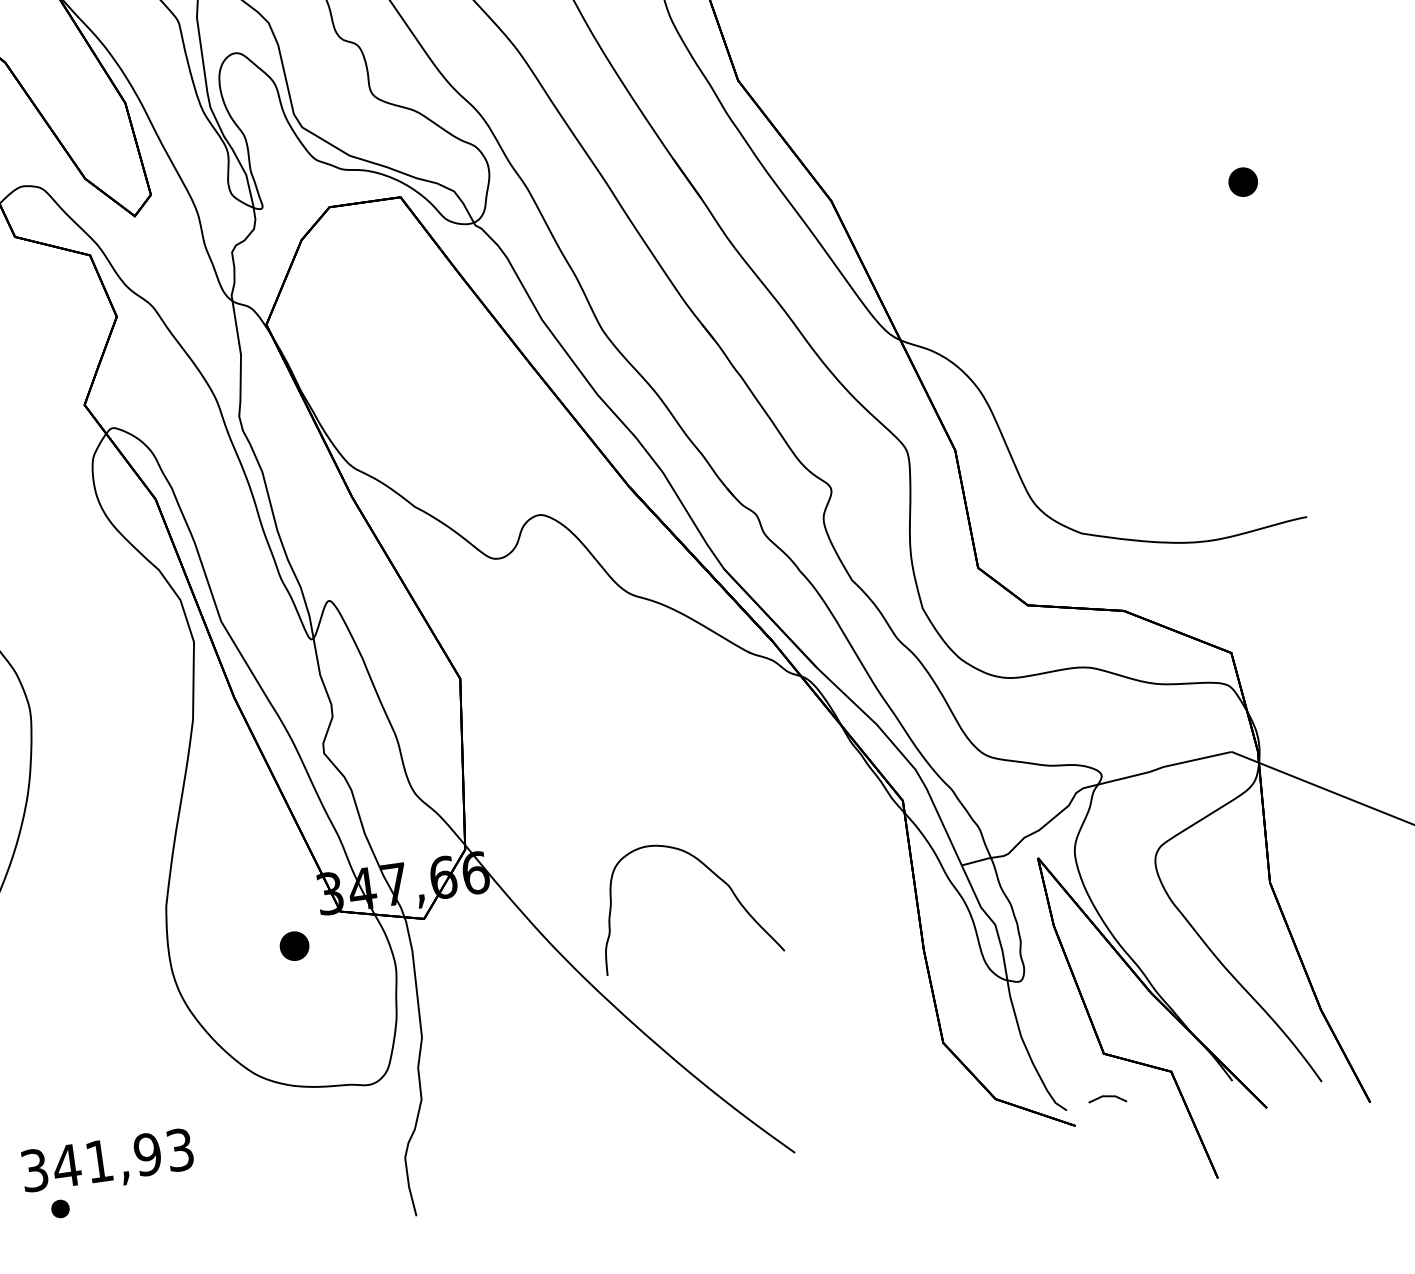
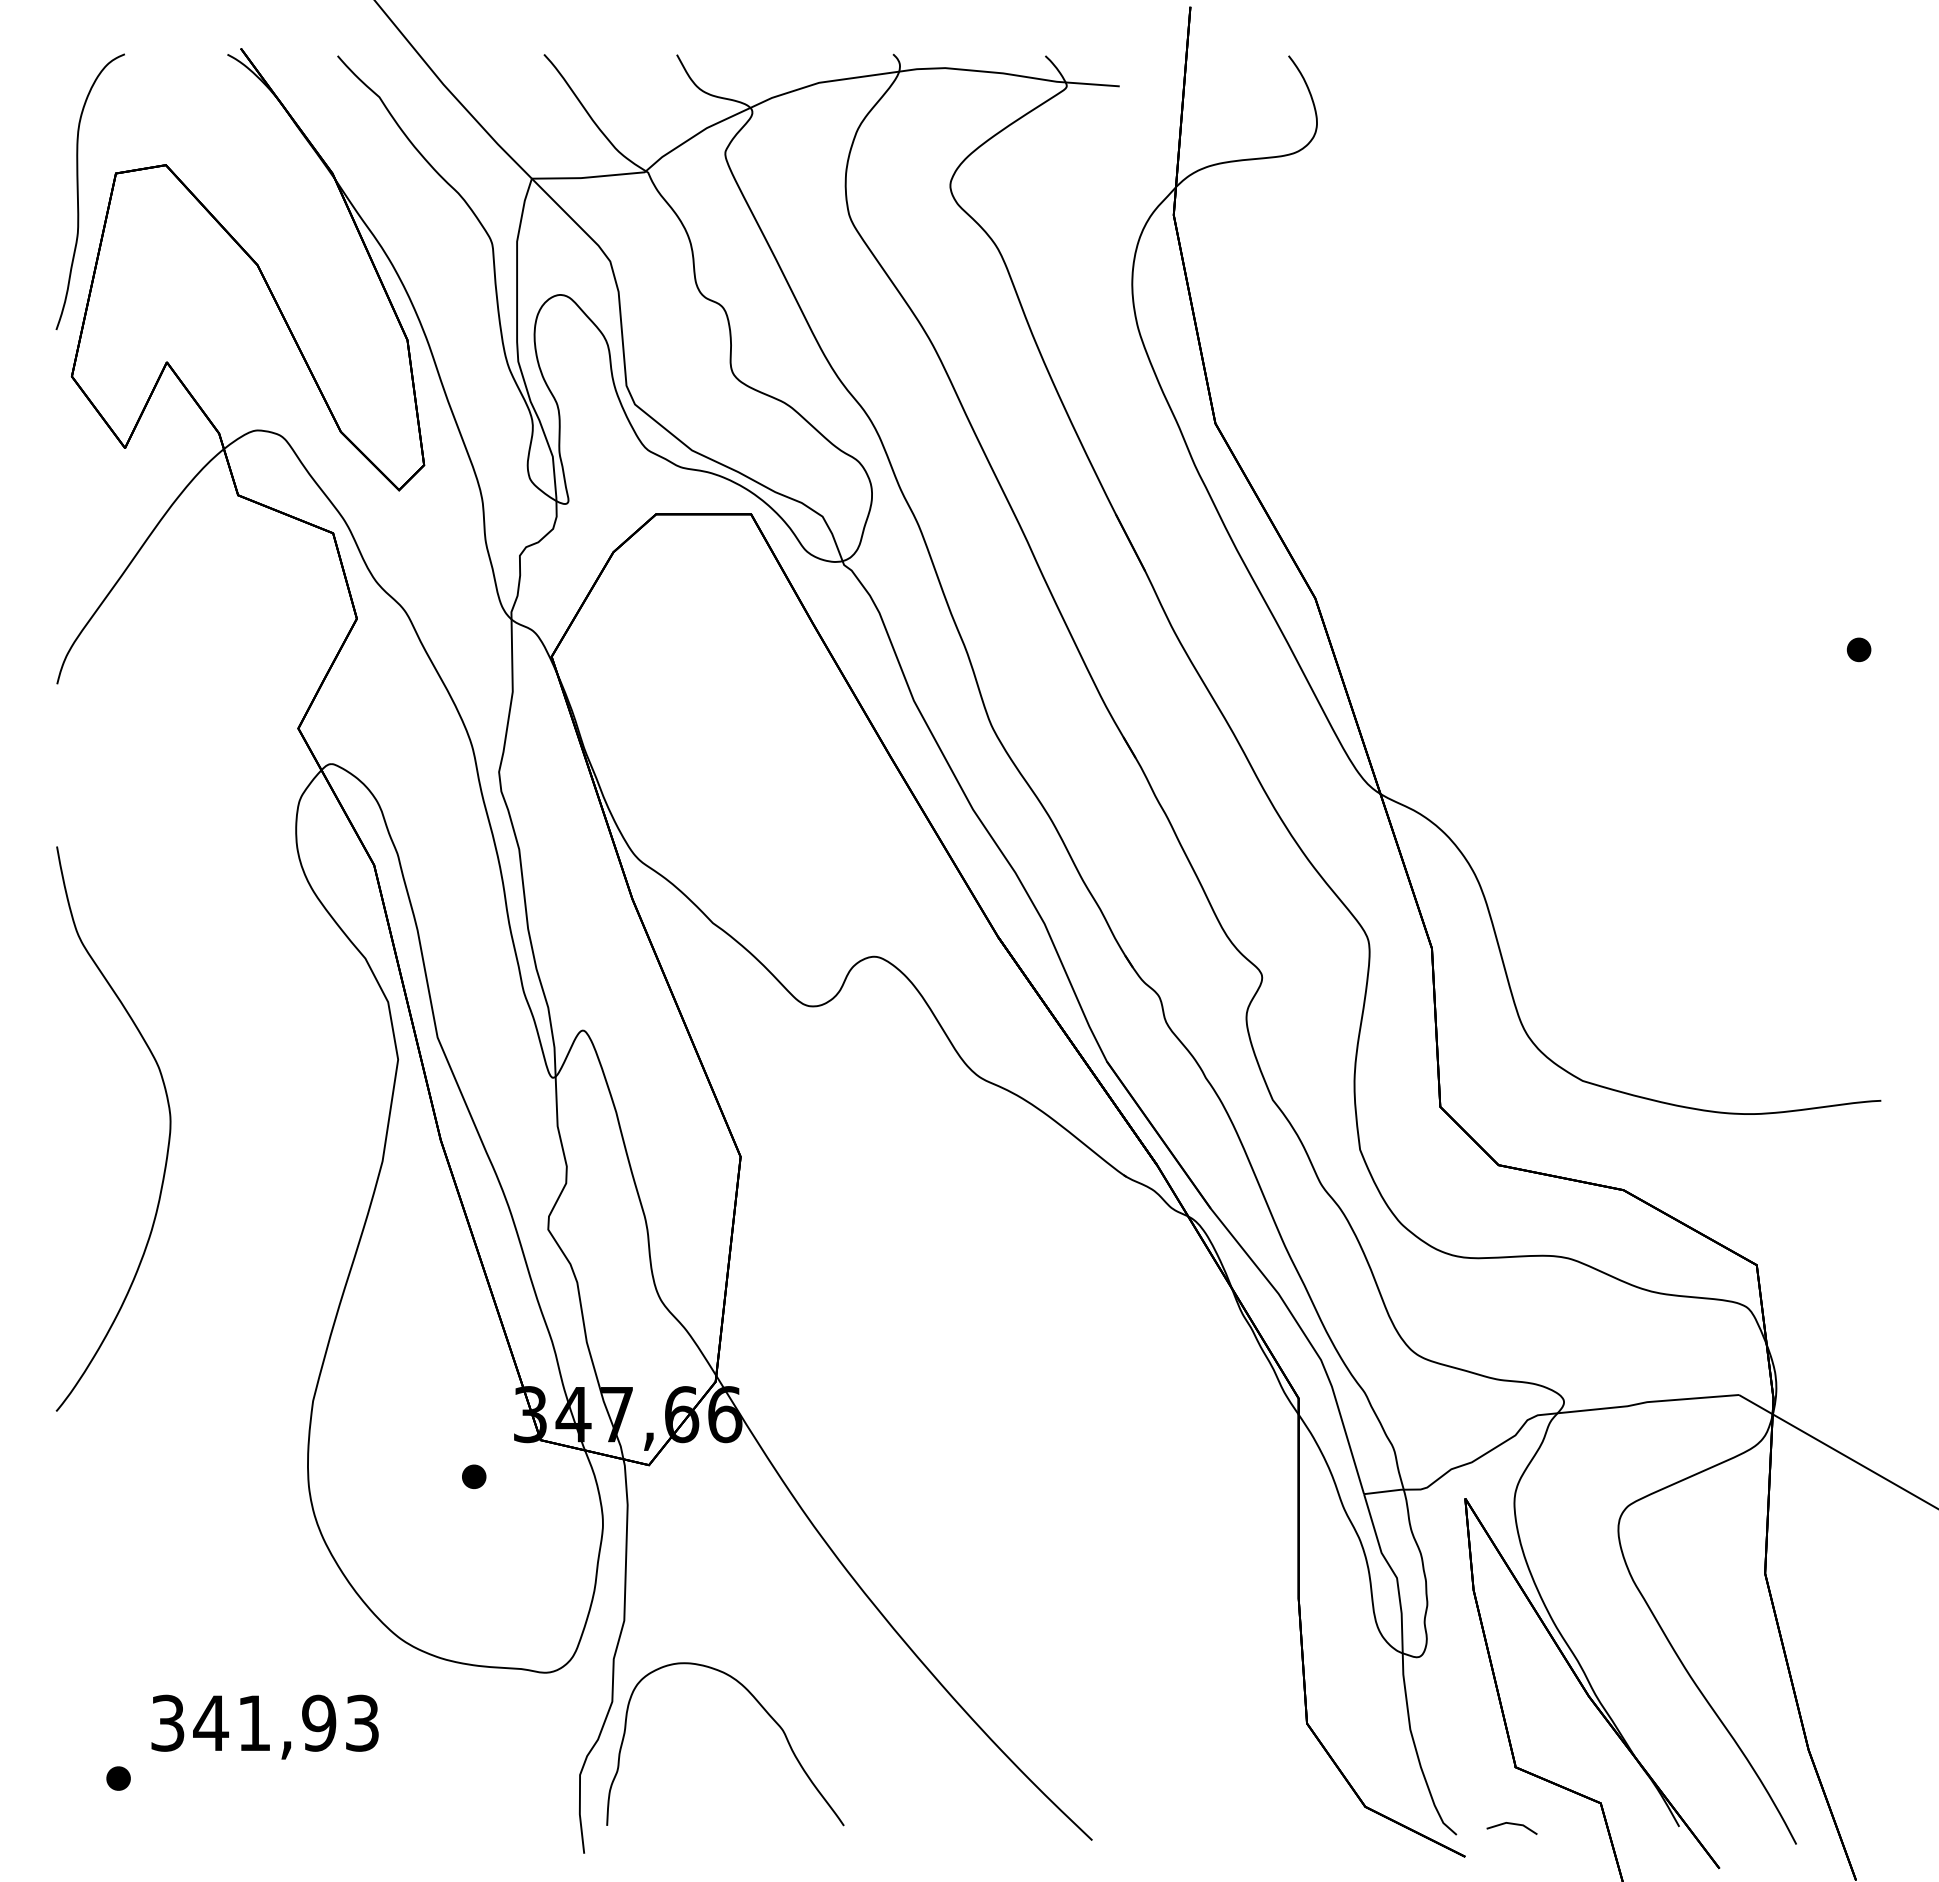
part: (1242, 181) -> (1858, 649), size x0.62
curve: (714, 875) -> (766, 1713), moved
part: (294, 945) -> (474, 1476), size x0.62
text: (107, 1162) -> (264, 1726), moved

